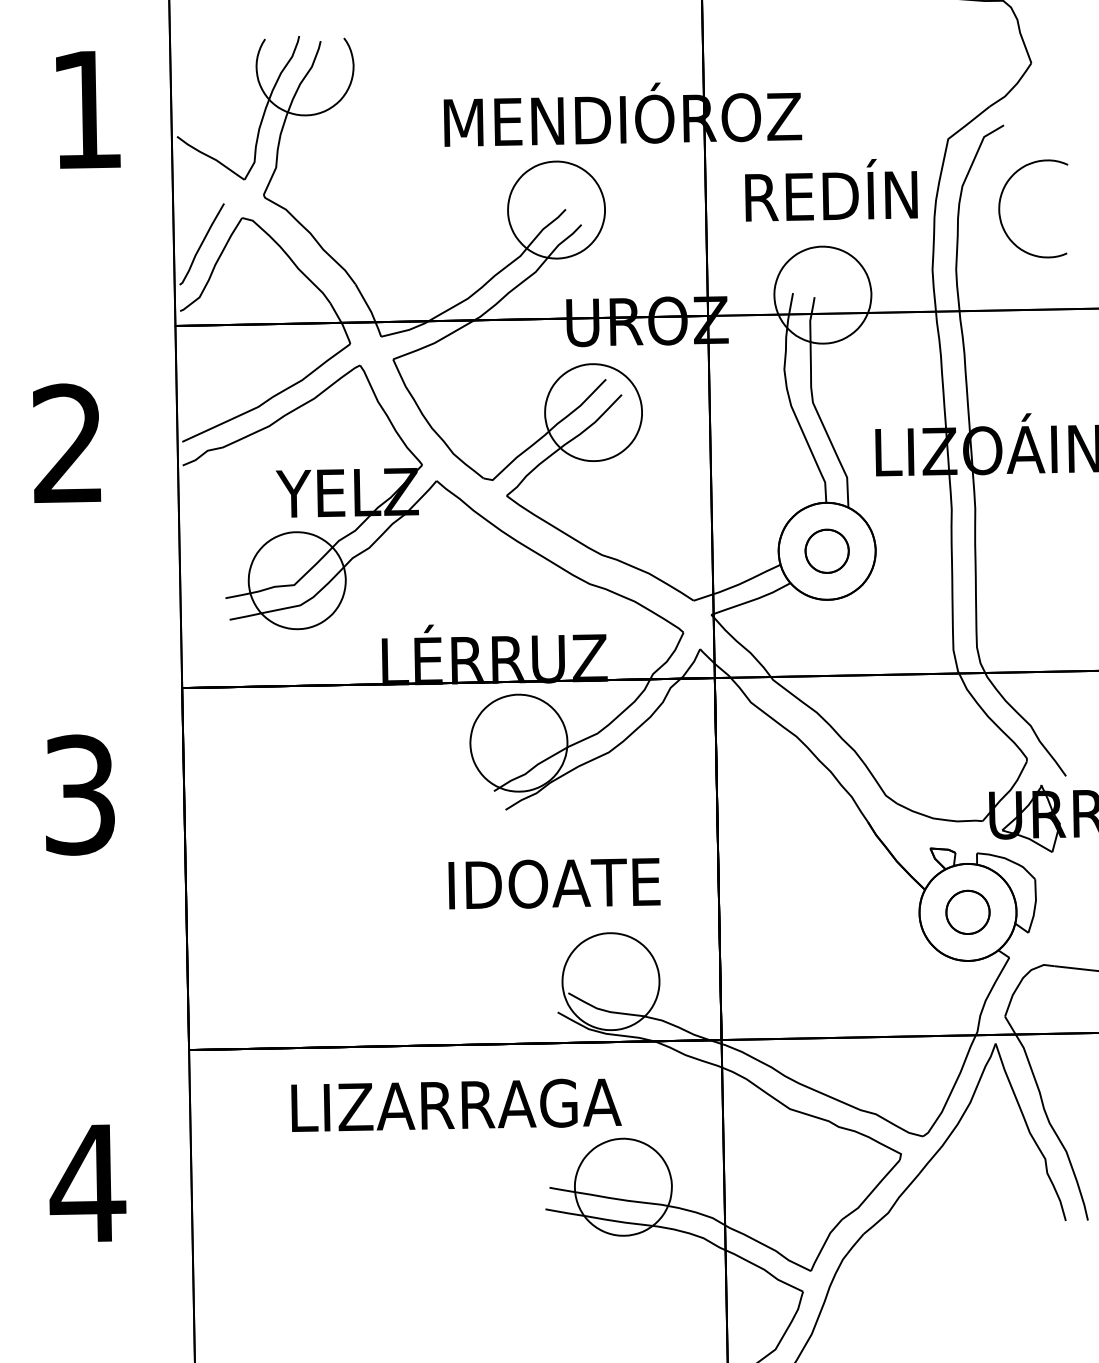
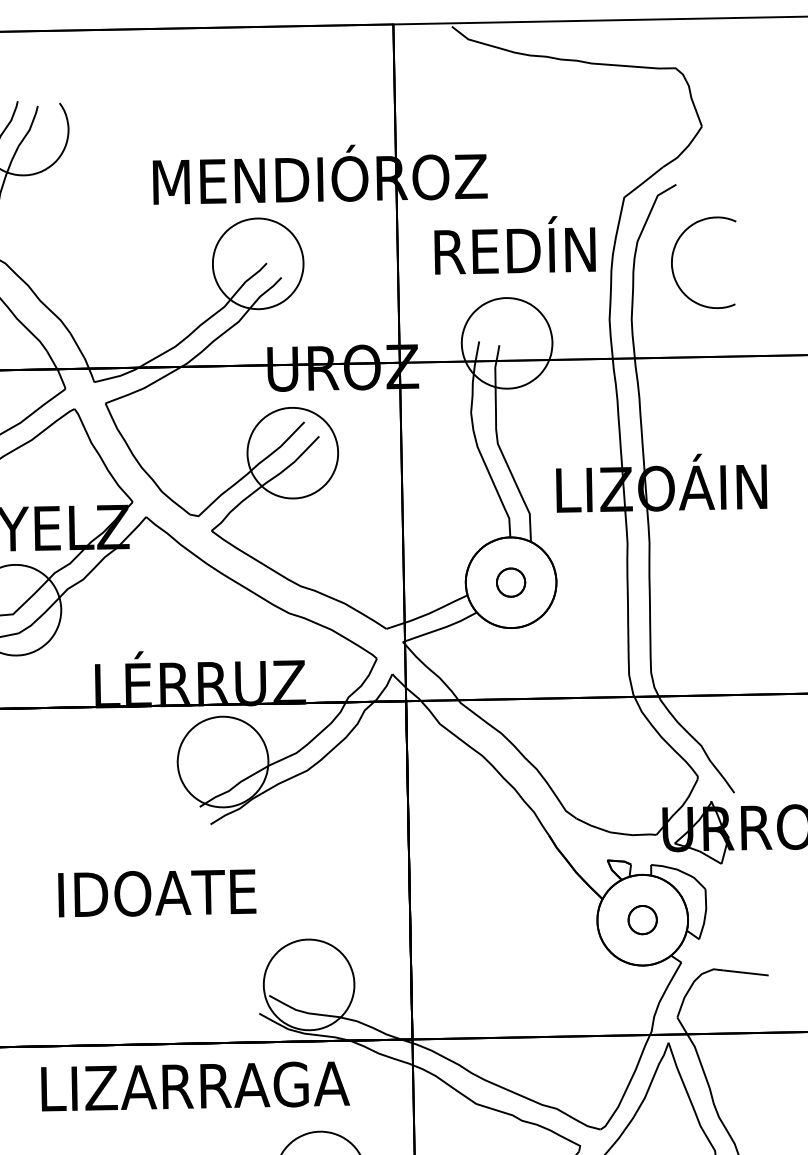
part: (826, 550) -> (510, 581), size x0.7
text: (554, 883) -> (157, 893), moved
part: (967, 911) -> (642, 919), size x0.7
text: (456, 1104) -> (195, 1085), moved

